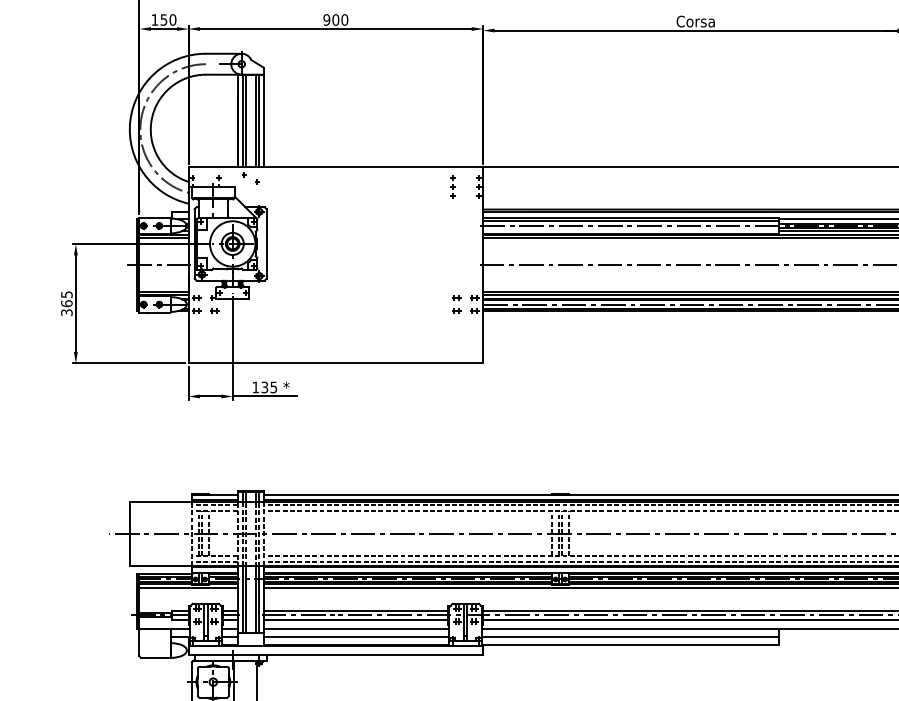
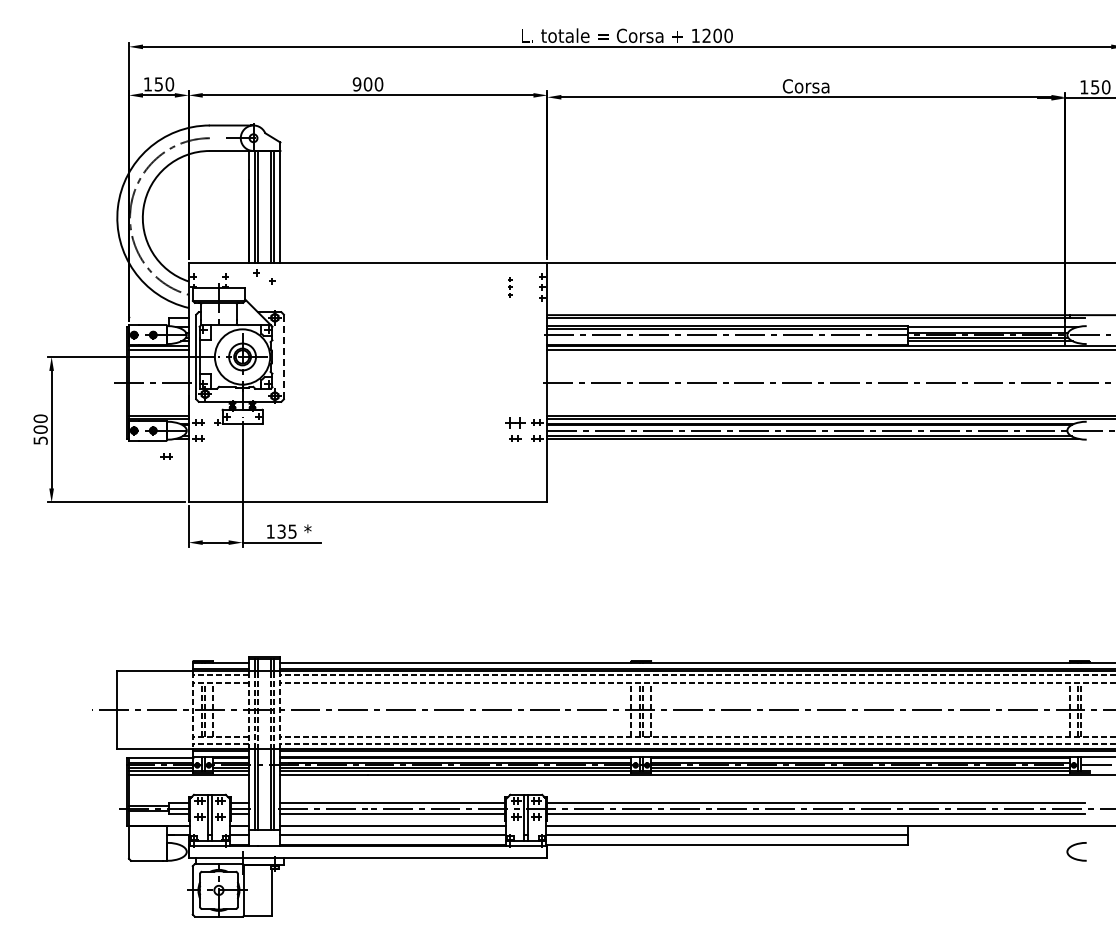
part: (452, 186) -> (510, 287), size x0.7
line: (266, 244) -> (283, 357), solid -> dashed
part: (456, 297) -> (515, 422), size x1.6
text: (66, 303) -> (40, 429), 365 -> 500
part: (214, 310) -> (166, 456), moved

